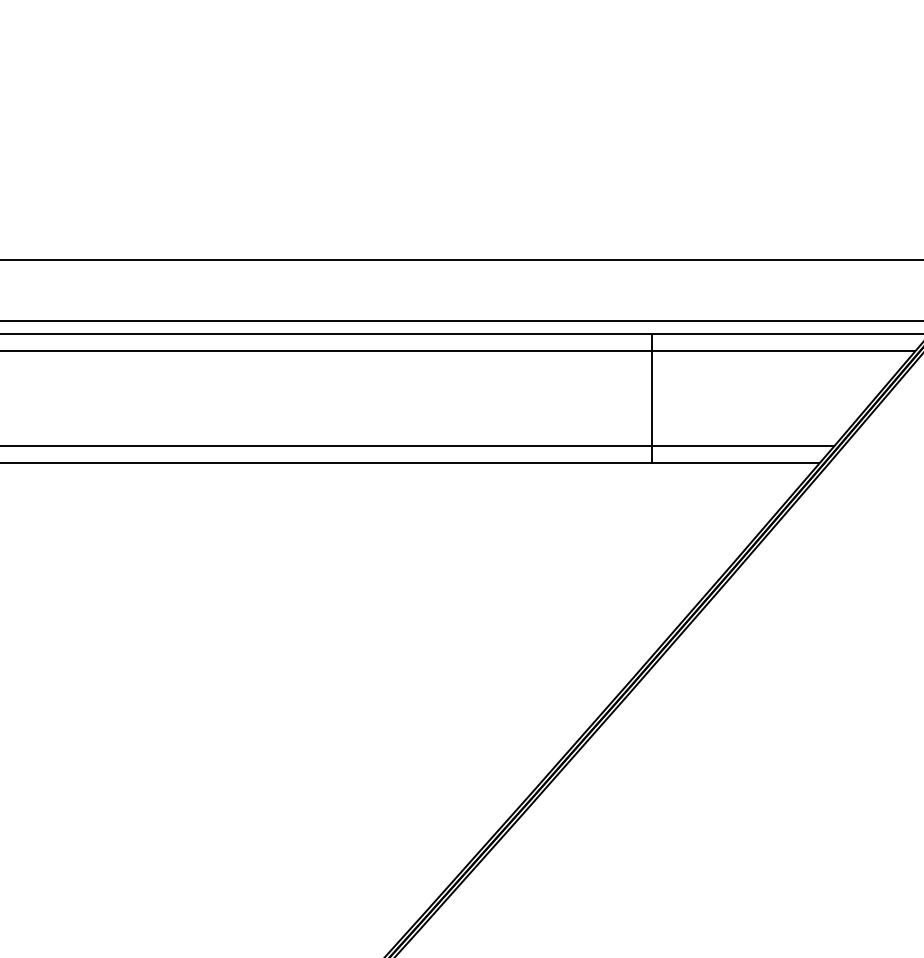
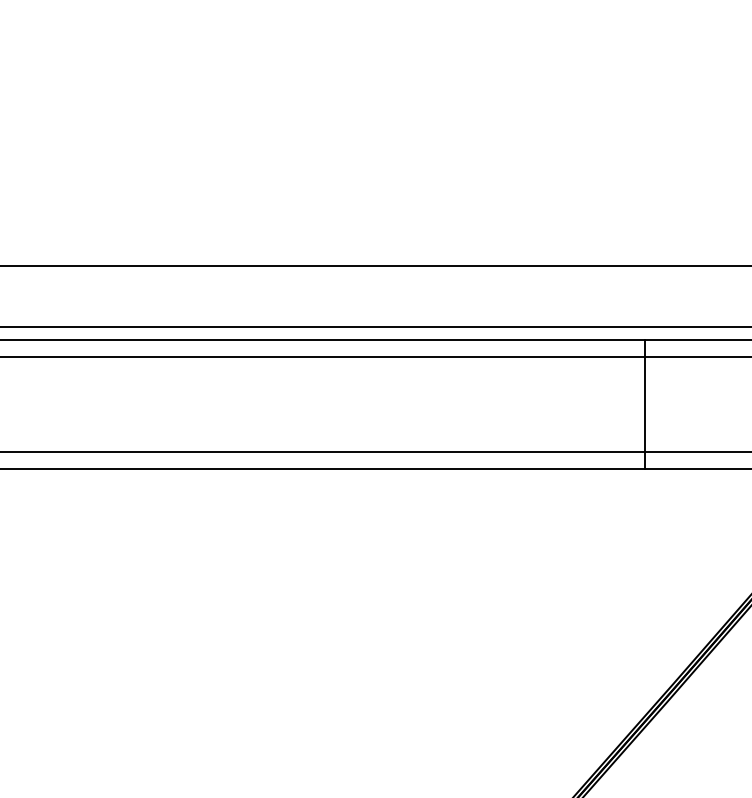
line: (652, 398) -> (644, 404), moved

